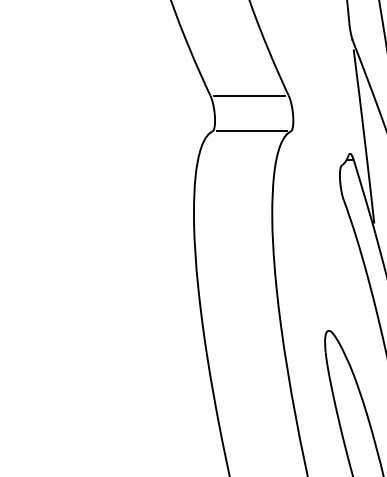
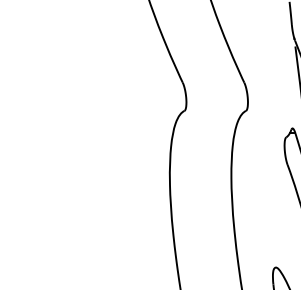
line: (249, 95) -> (213, 82), removed
line: (251, 131) -> (215, 110), removed

